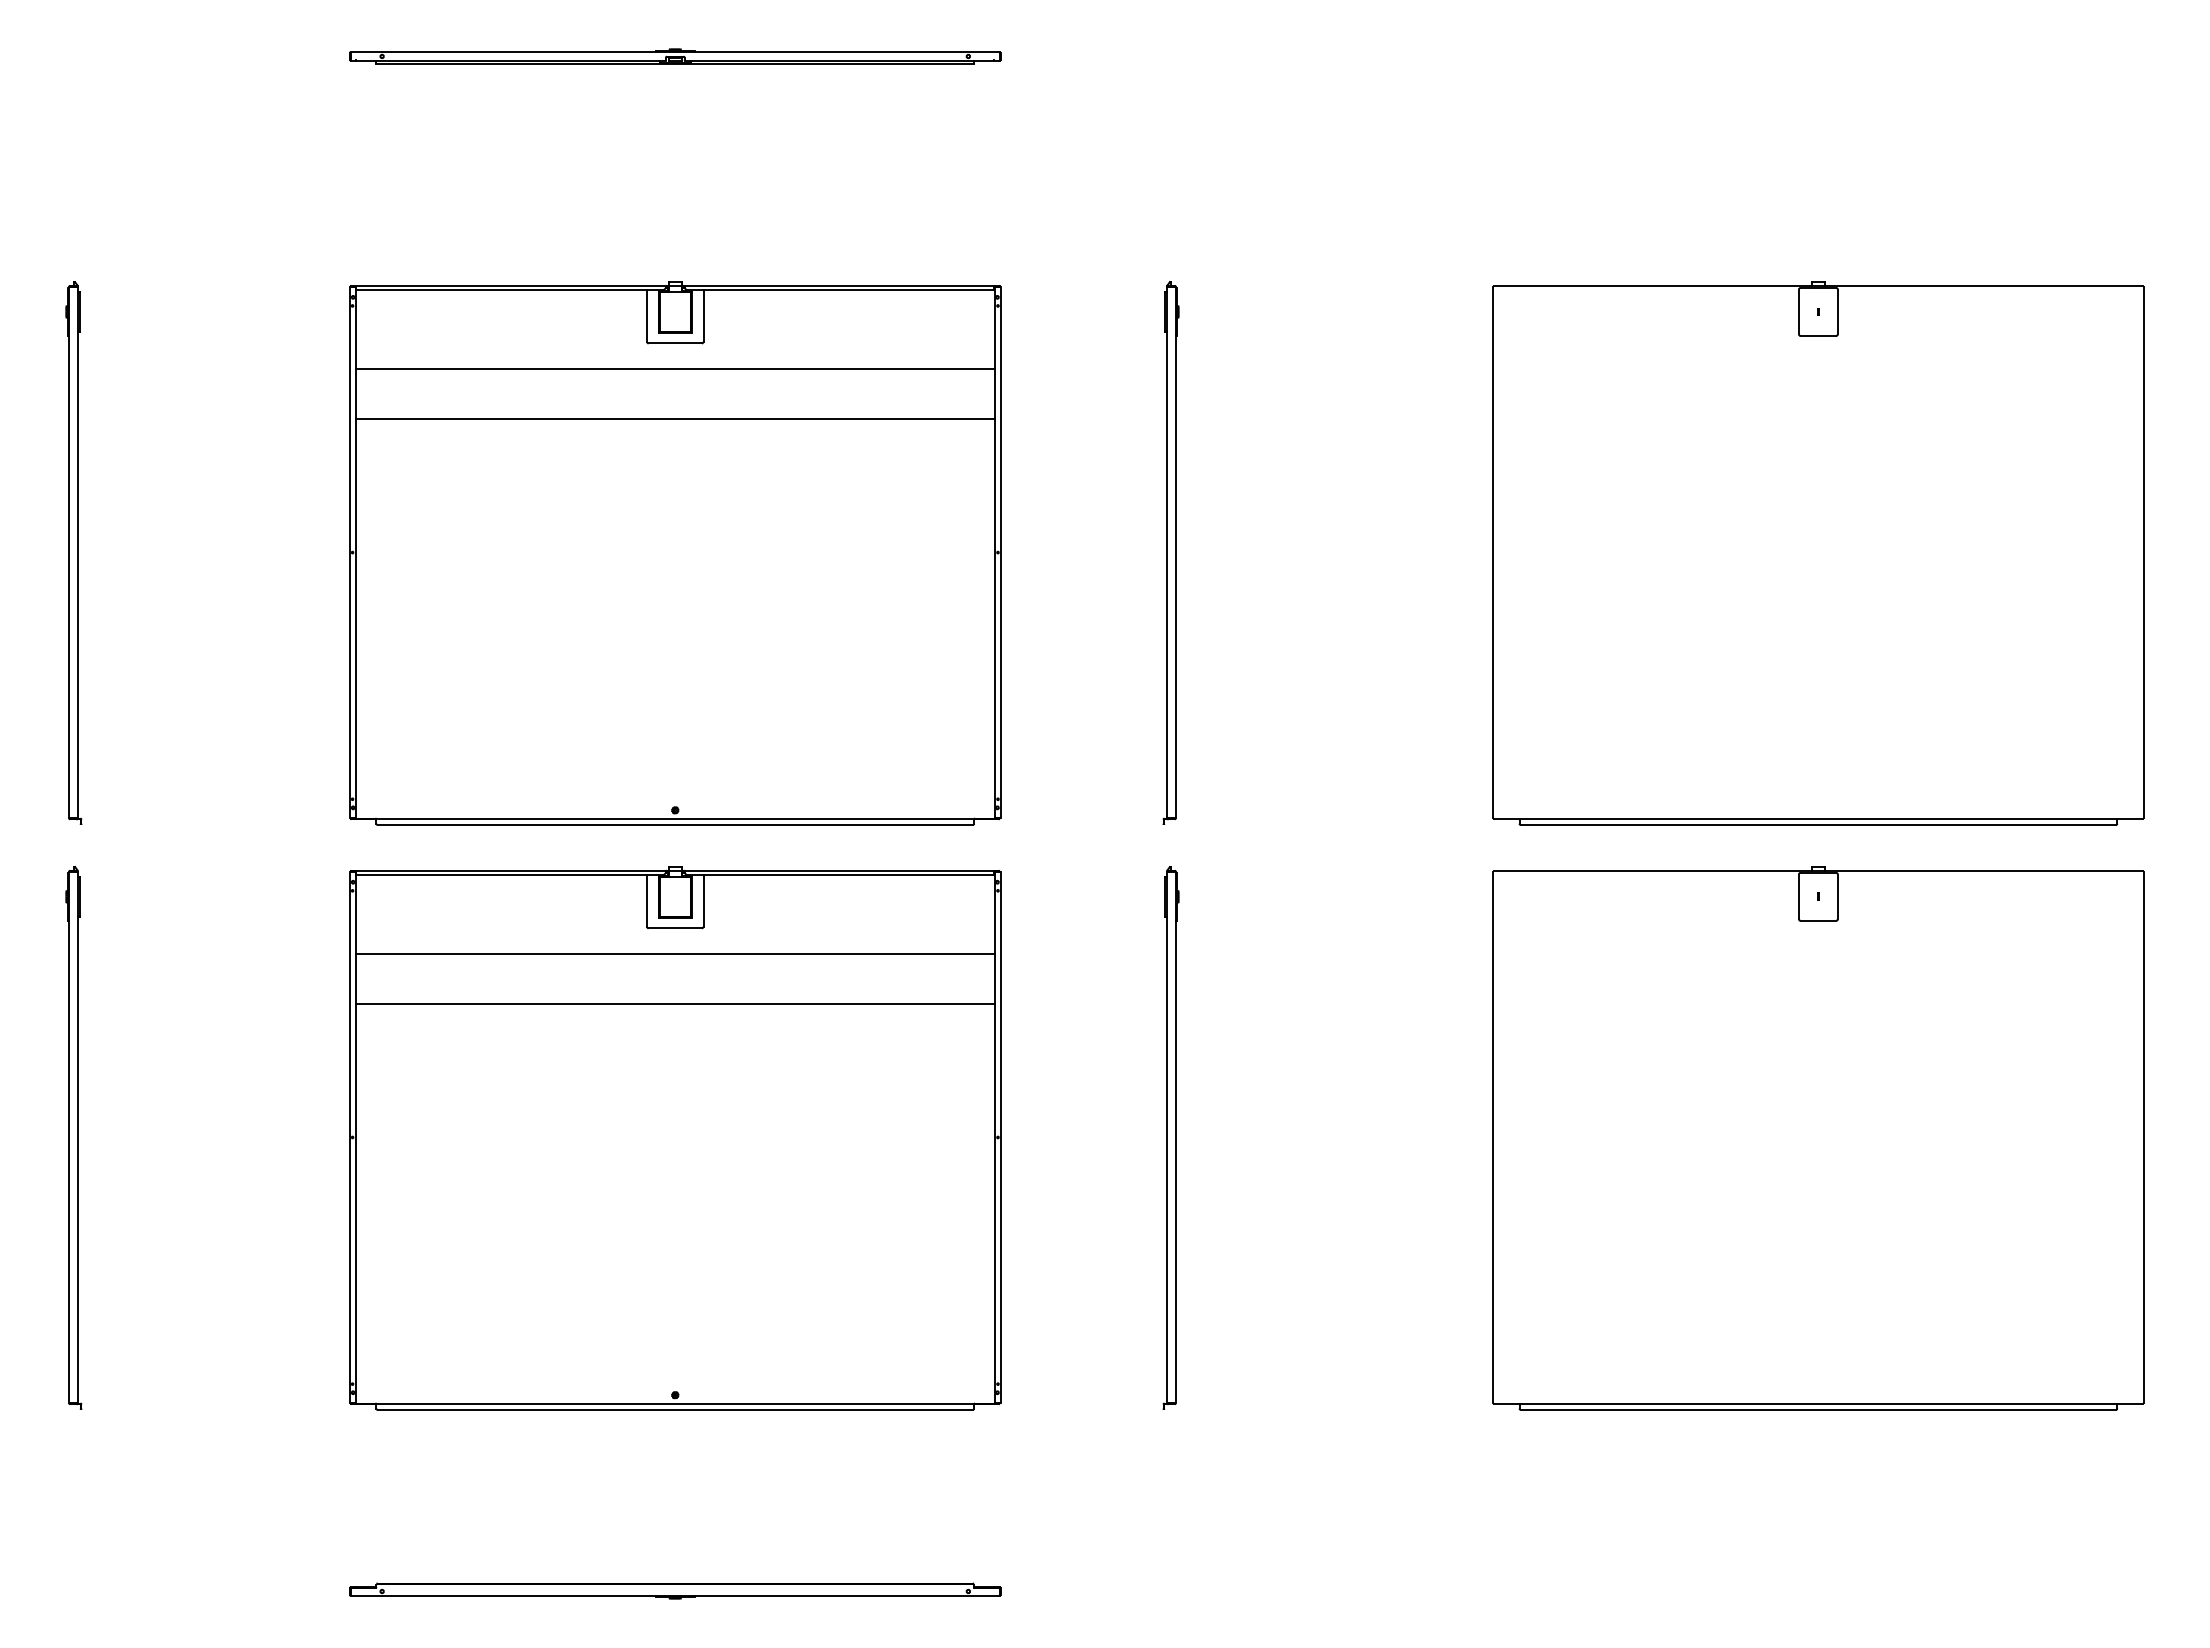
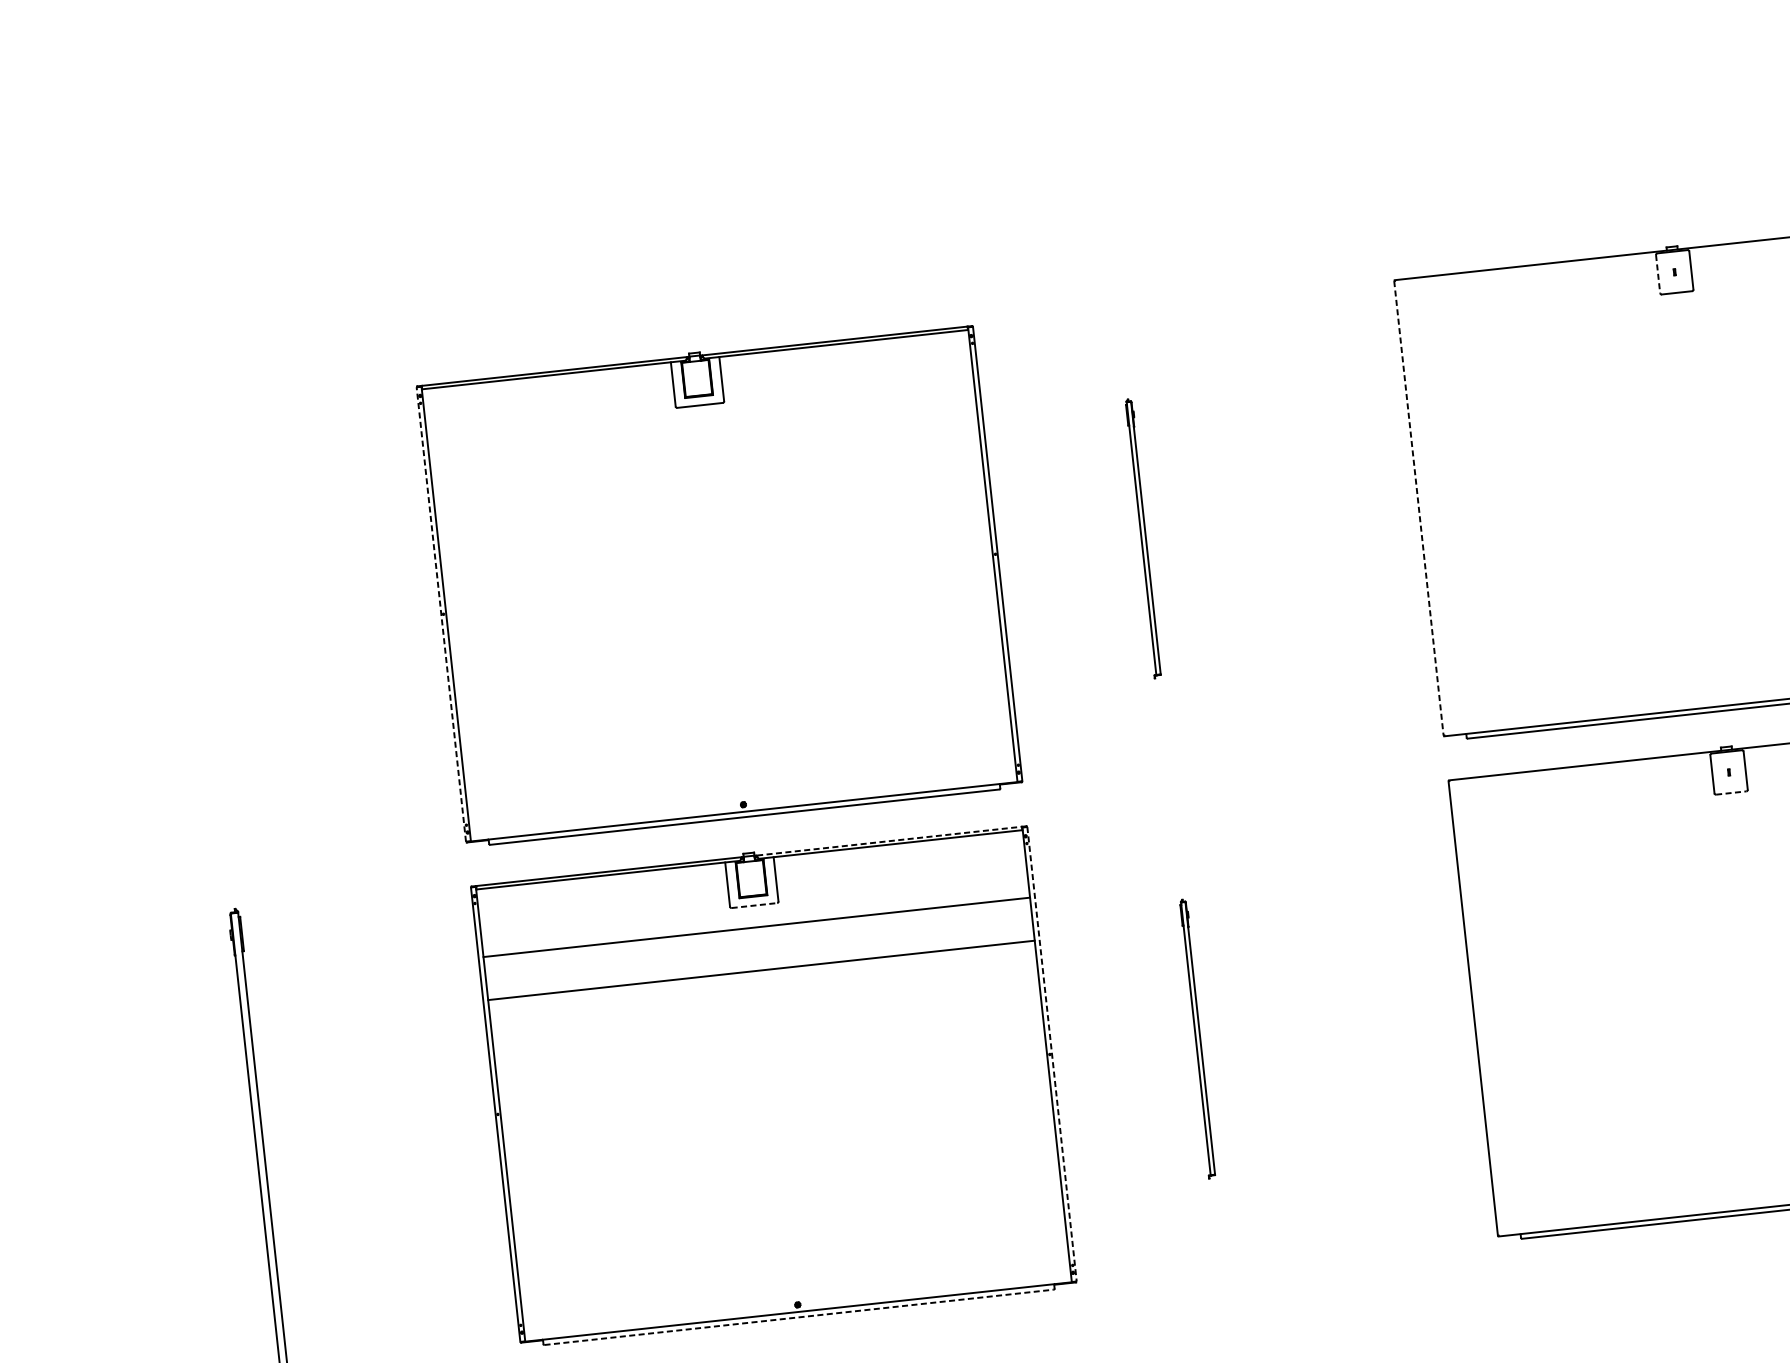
part: (675, 56) -> (673, 160), removed
line: (1798, 312) -> (1657, 274), solid -> dashed
line: (674, 368) -> (701, 426), removed
line: (674, 419) -> (706, 470), removed
part: (73, 552) -> (204, 640), removed
line: (349, 552) -> (440, 614), solid -> dashed
part: (1170, 552) -> (1143, 538), size x0.6
line: (1493, 552) -> (1419, 508), solid -> dashed
line: (839, 870) -> (889, 840), solid -> dashed
line: (1818, 920) -> (1731, 792), solid -> dashed
line: (675, 928) -> (754, 905), solid -> dashed
line: (1000, 1137) -> (1051, 1054), solid -> dashed
part: (1170, 1137) -> (1197, 1038), size x0.6
line: (675, 1409) -> (799, 1317), solid -> dashed

